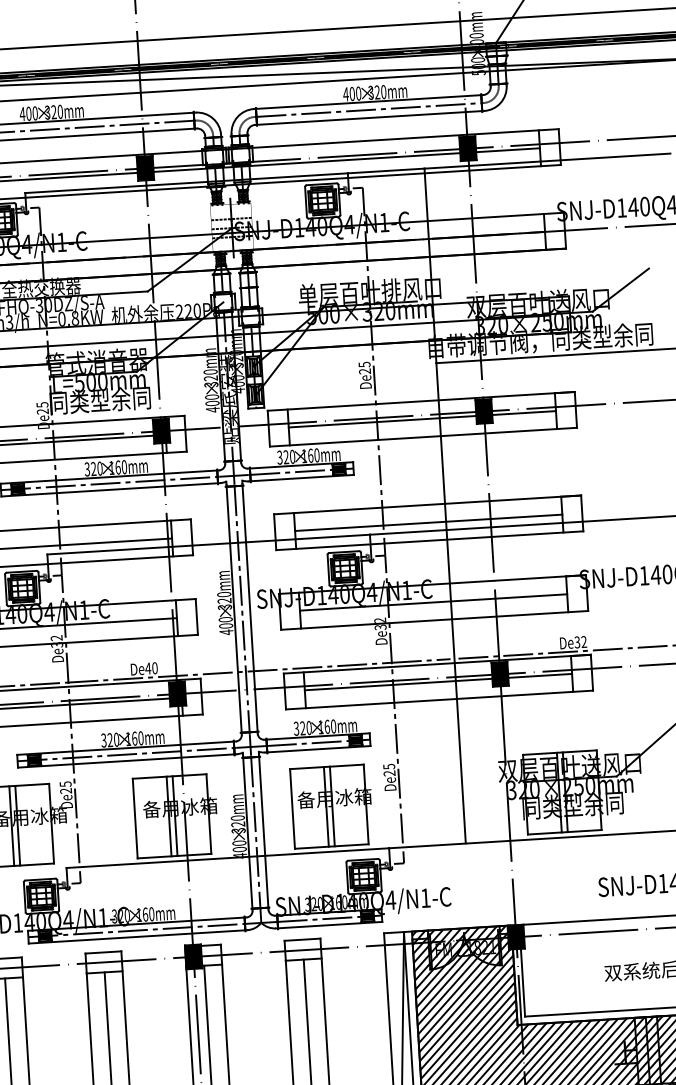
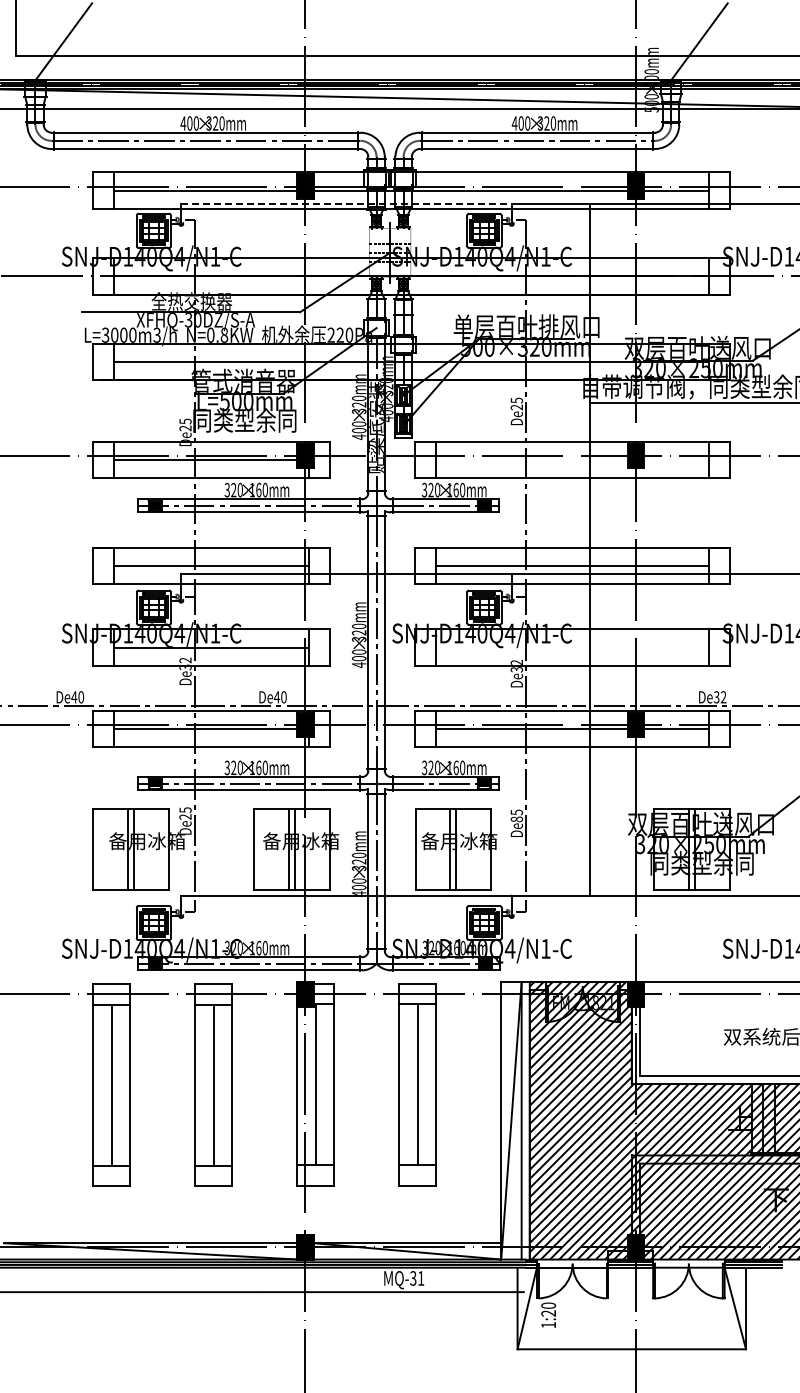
line: (186, 183) -> (346, 204), solid -> dashed
line: (422, 418) -> (572, 459), removed
line: (433, 602) -> (572, 647), removed
text: (389, 773) -> (516, 819), De25 -> De85

